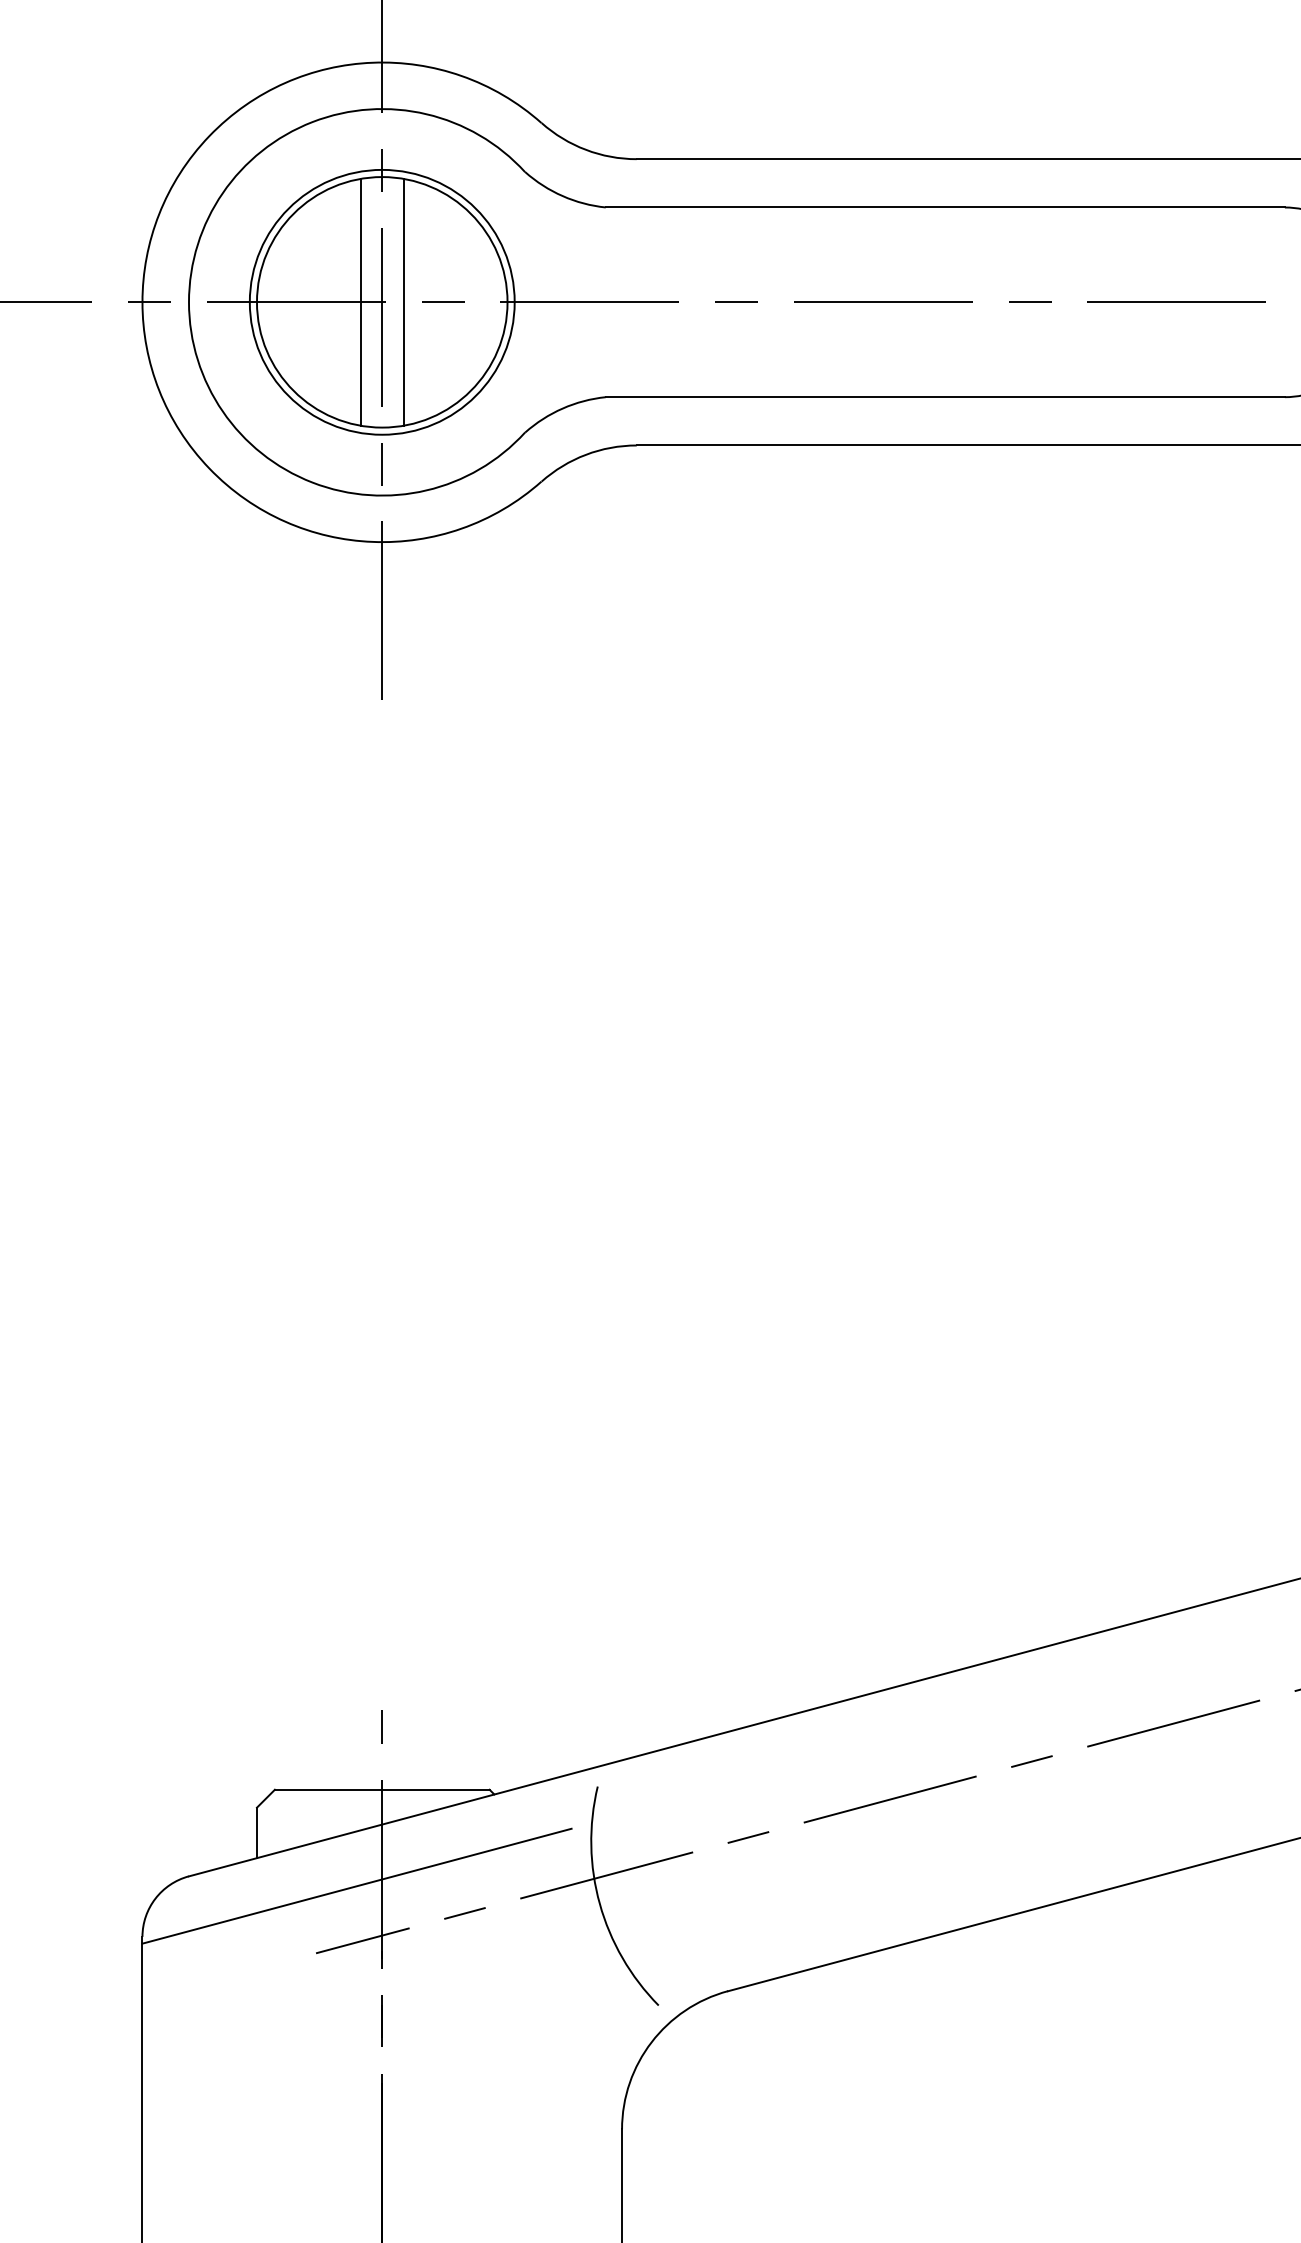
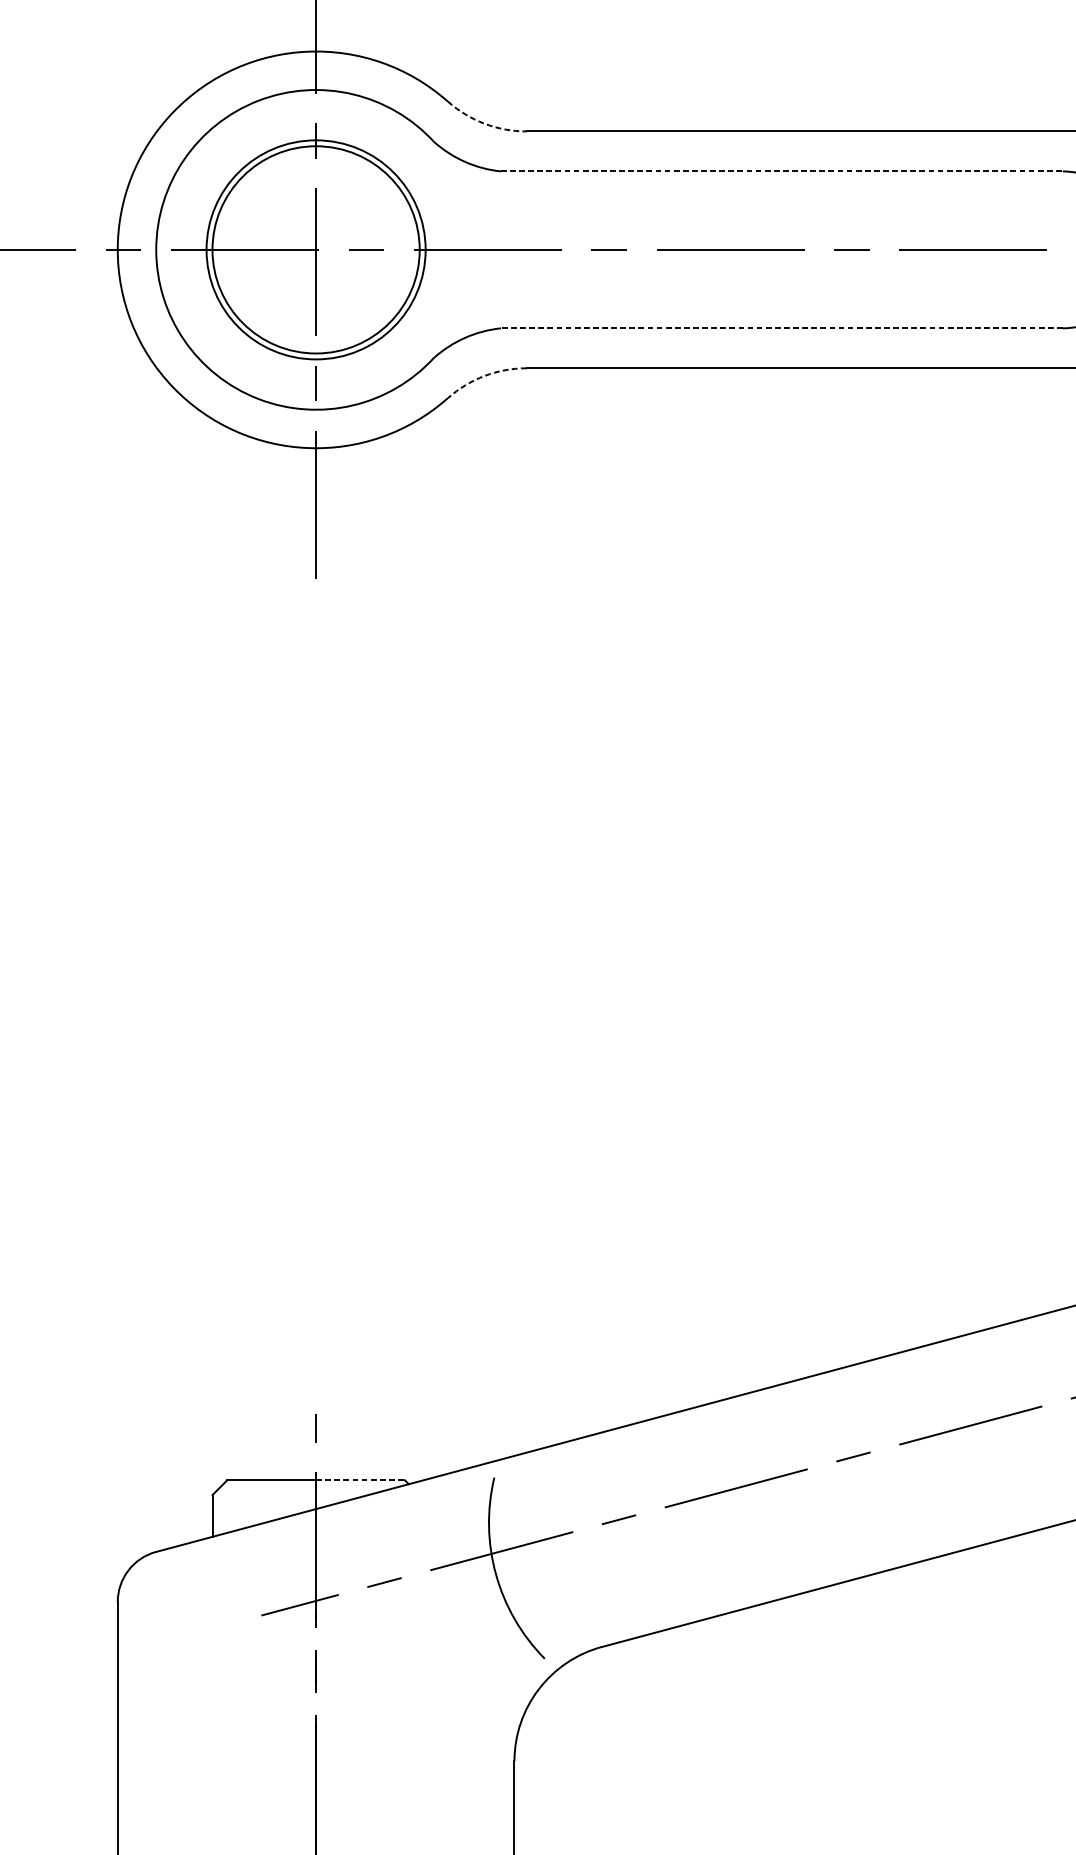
arc: (585, 149) -> (484, 123), solid -> dashed
line: (945, 207) -> (782, 171), solid -> dashed
line: (360, 301) -> (298, 249), removed
line: (403, 301) -> (333, 249), removed
line: (945, 397) -> (782, 328), solid -> dashed
arc: (585, 454) -> (484, 375), solid -> dashed
line: (435, 1789) -> (360, 1480), solid -> dashed
line: (356, 1885) -> (294, 1559), removed

